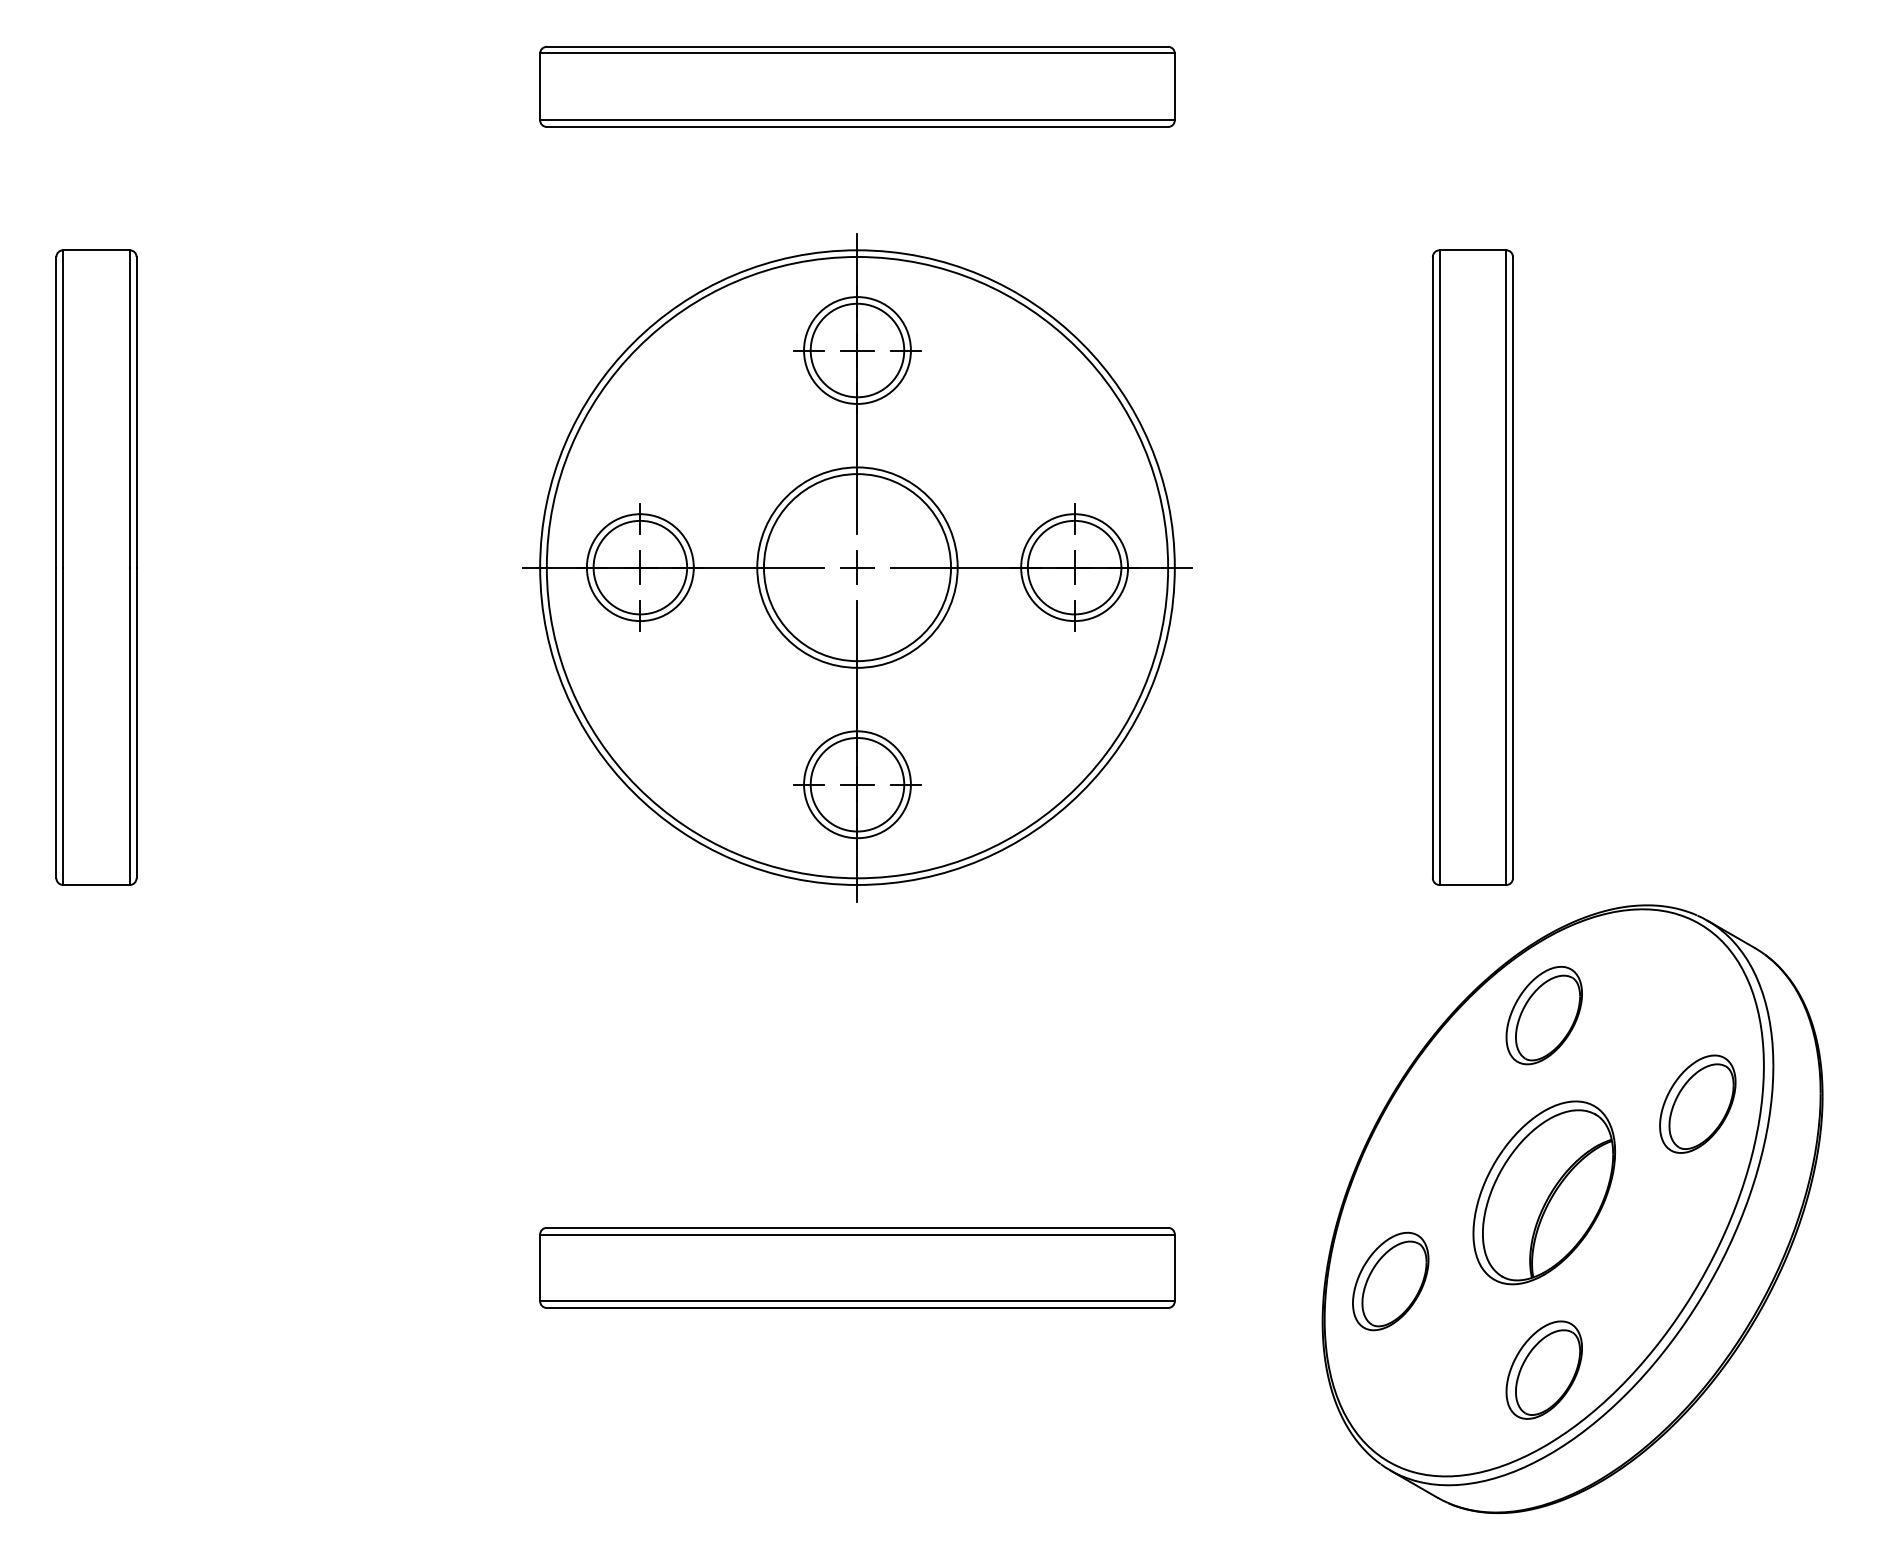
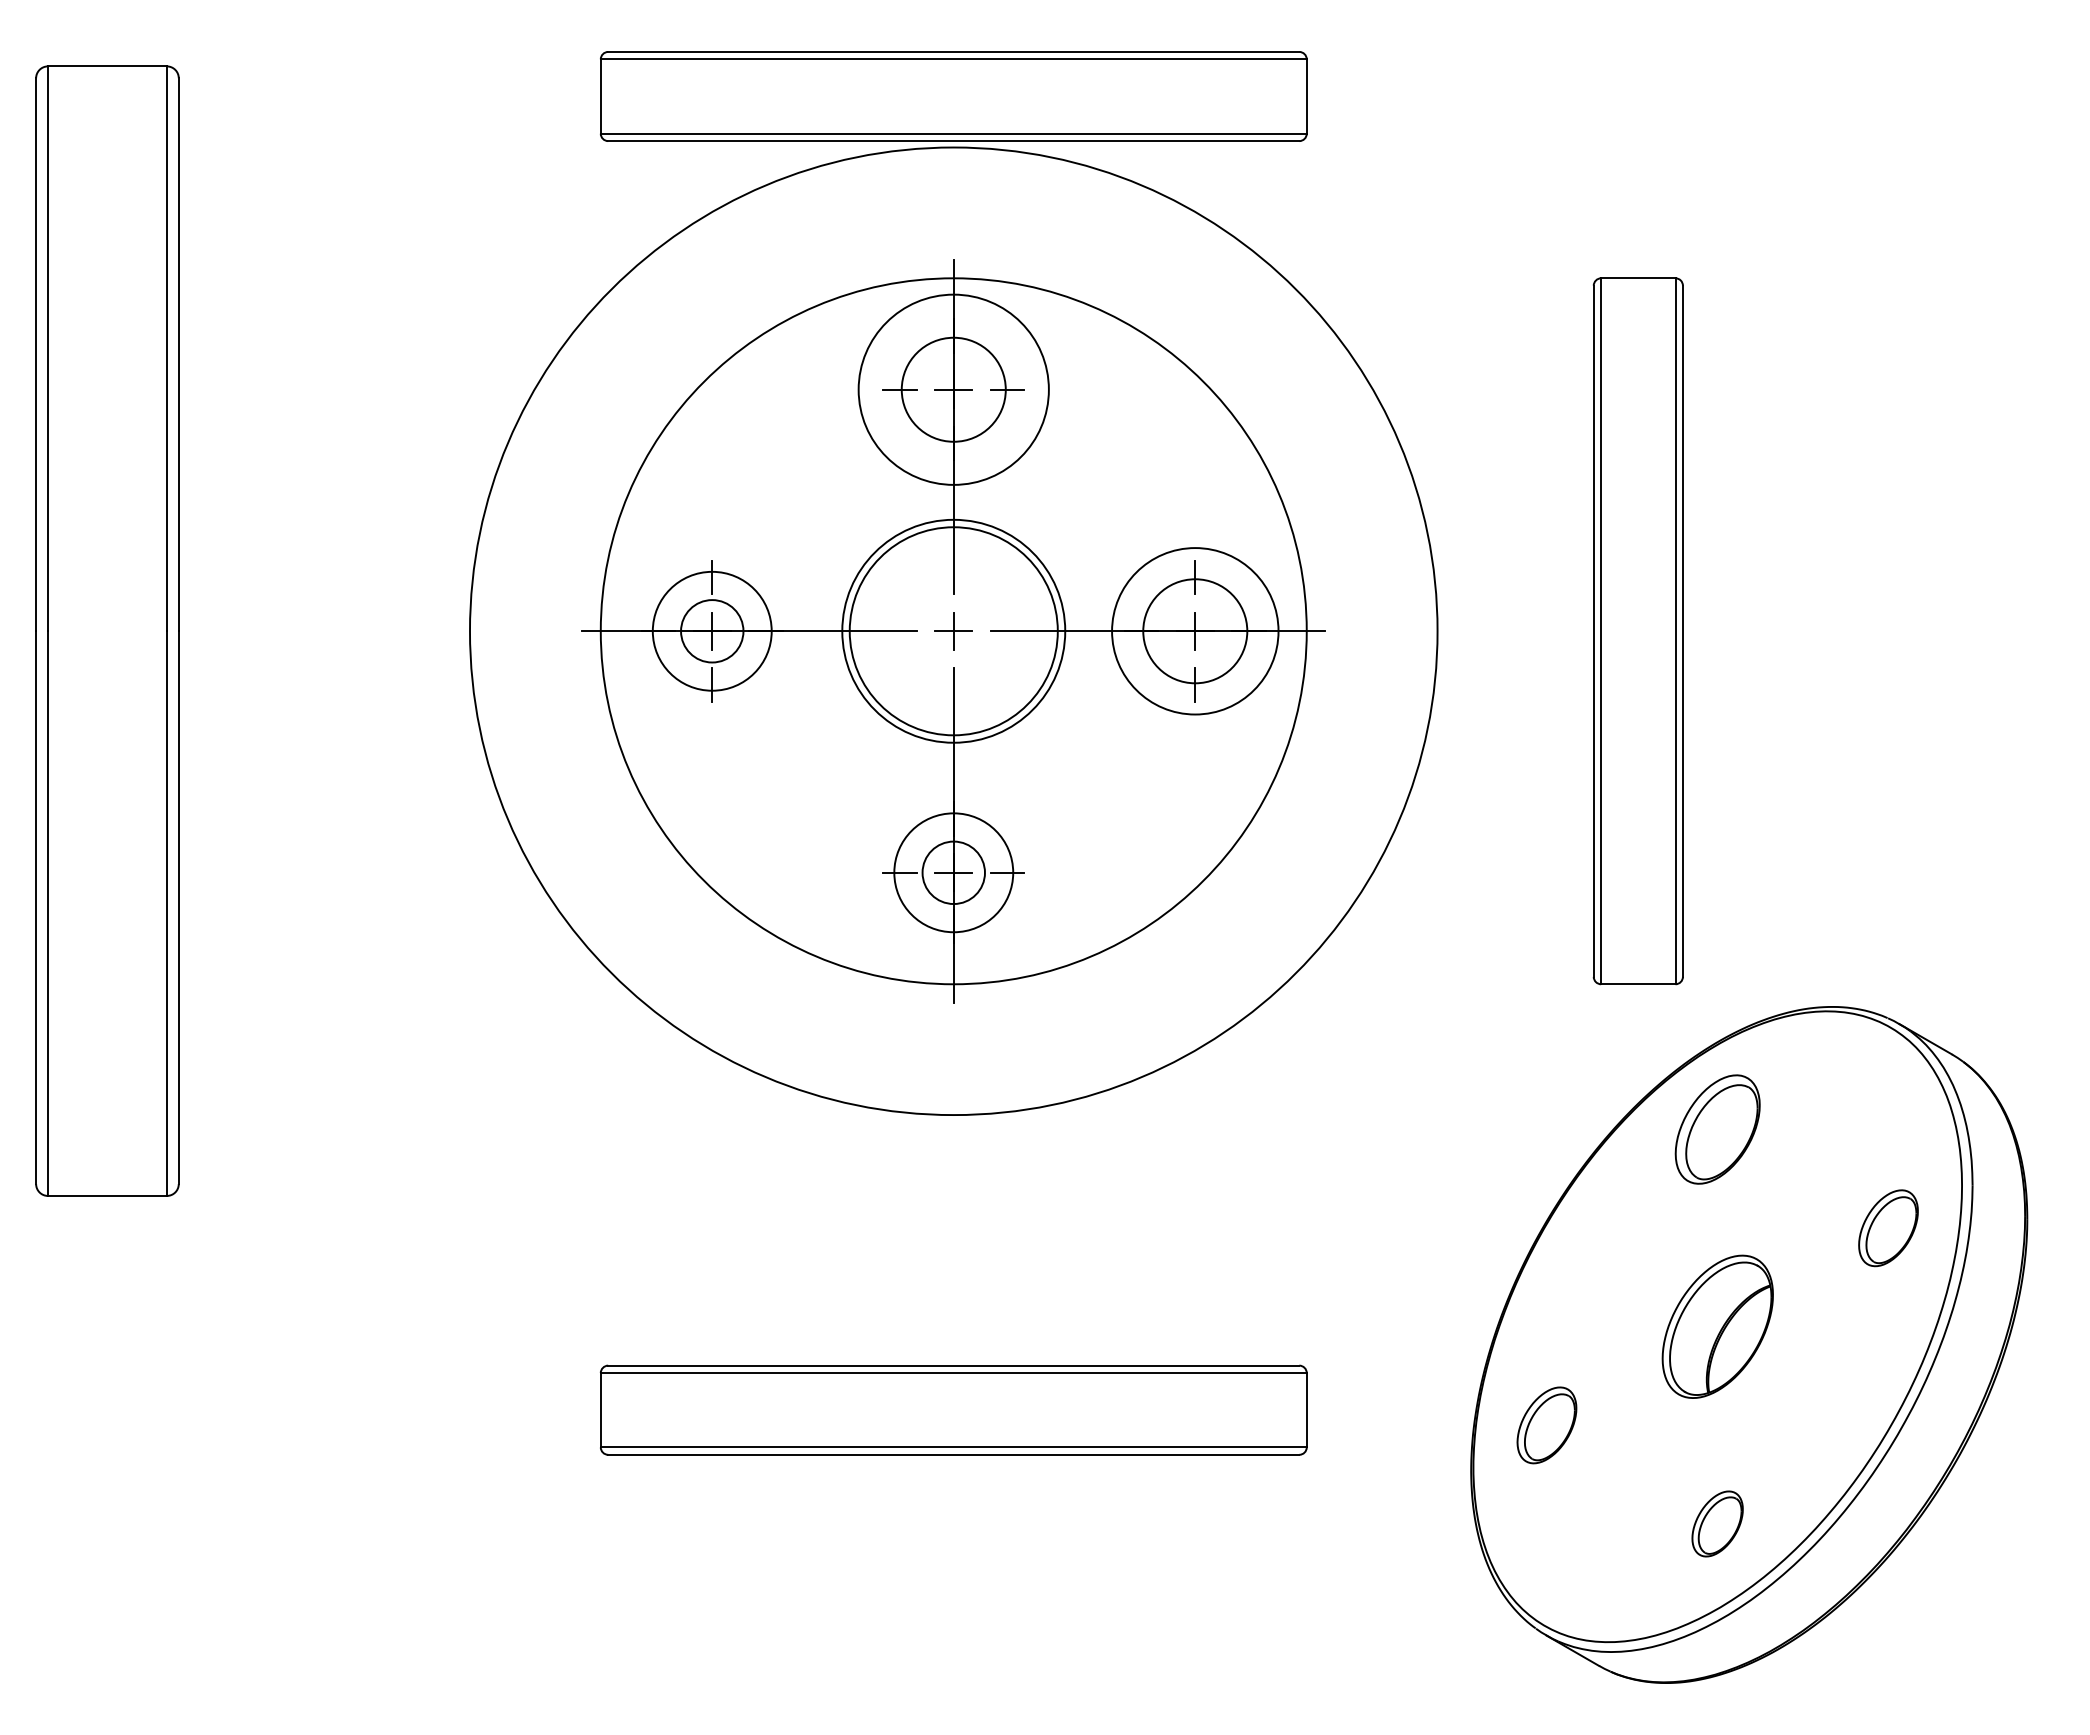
circle: (857, 350) -> (953, 389), size x1.6
circle: (857, 566) -> (953, 630), size x1.4
circle: (1073, 566) -> (1194, 630), size x1.4
part: (95, 567) -> (106, 631), size x1.6
circle: (640, 567) -> (712, 631), size x0.6
circle: (857, 784) -> (953, 872), size x0.6
part: (1697, 1104) -> (1888, 1228), size x0.7
part: (1544, 1192) -> (1717, 1326), size x0.7
part: (1390, 1281) -> (1546, 1425), size x0.7
part: (1544, 1369) -> (1717, 1523), size x0.6

